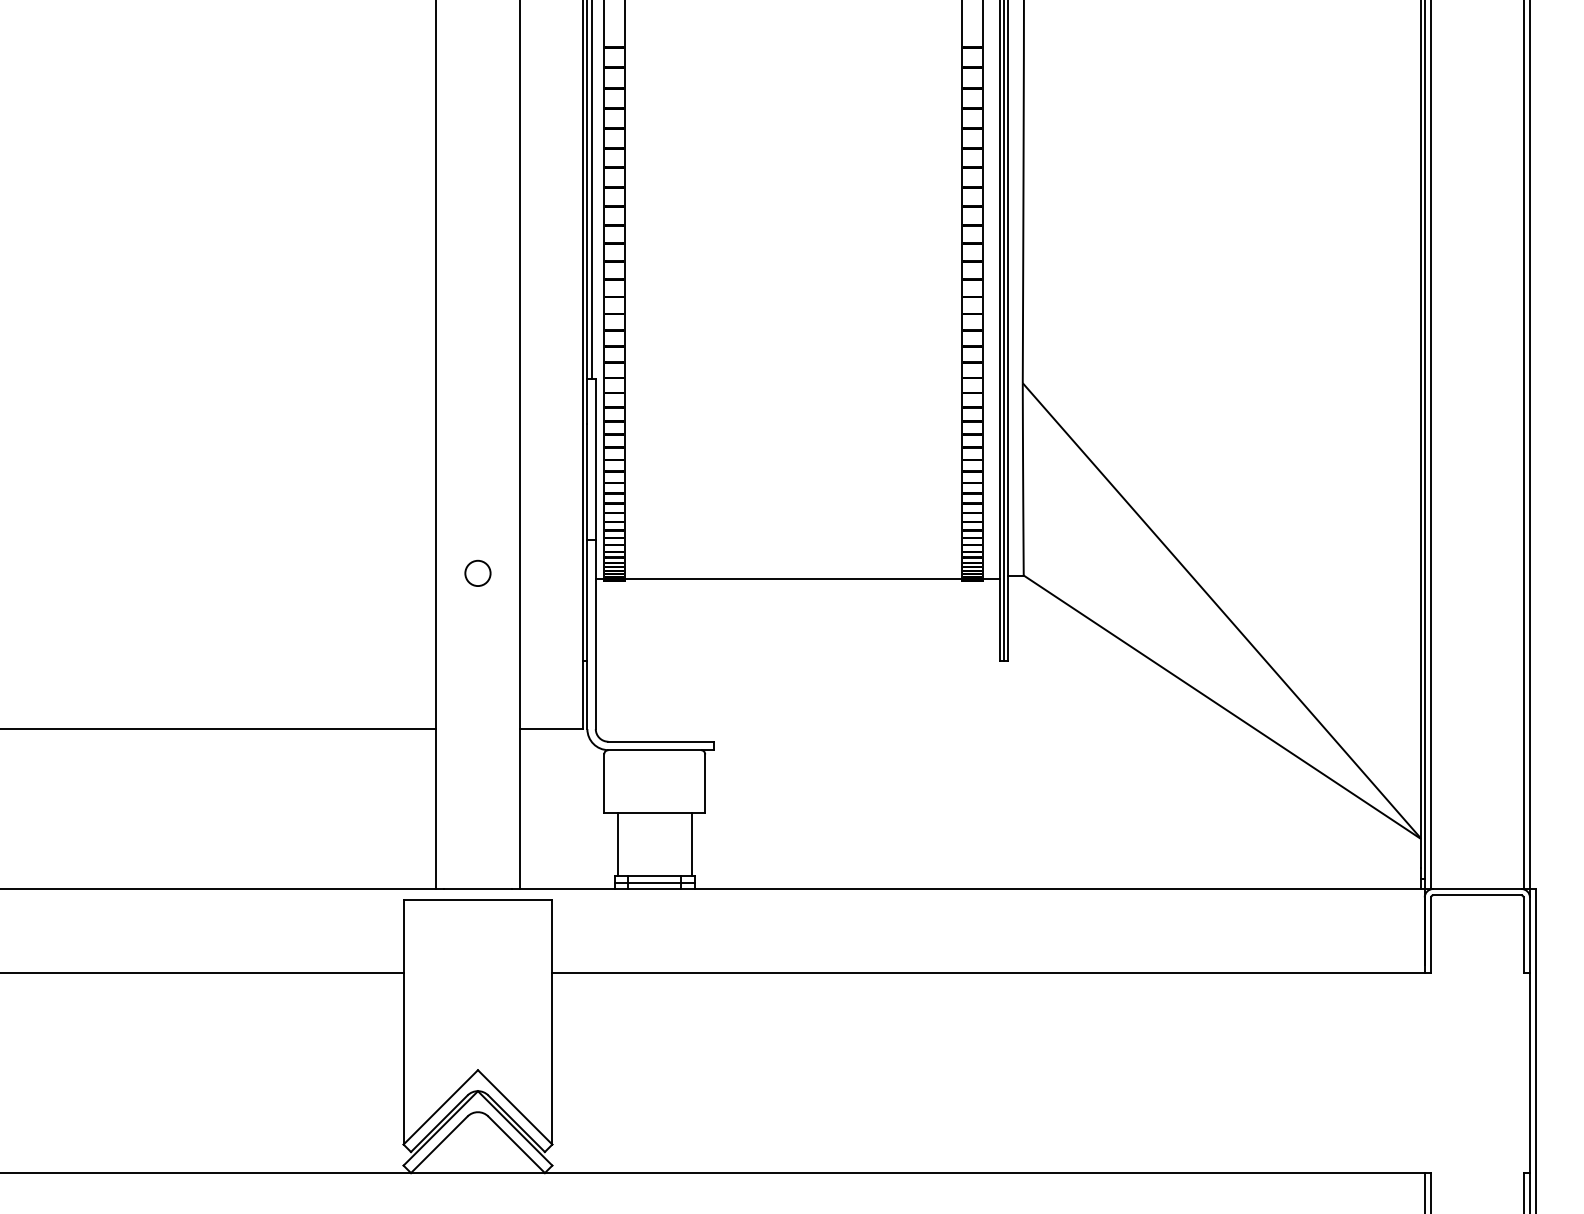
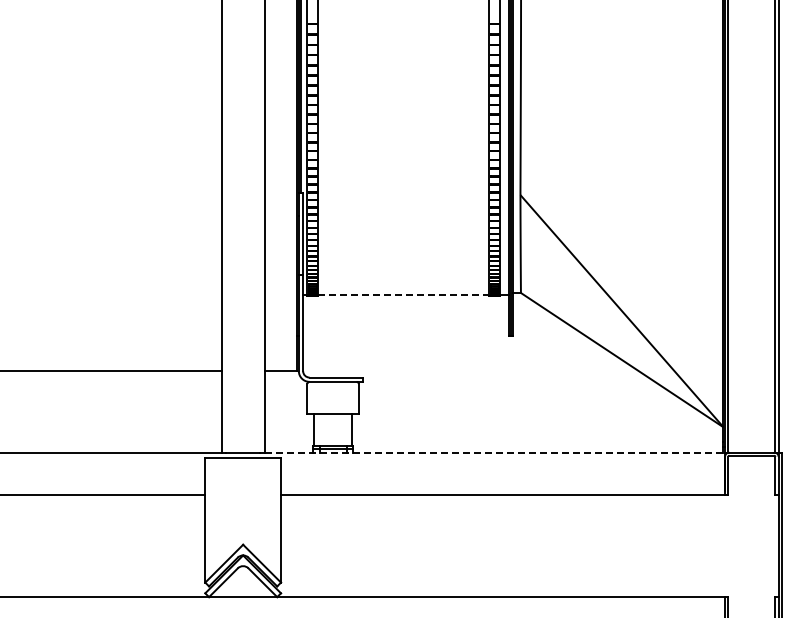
circle: (476, 572) -> (242, 291), removed
line: (792, 578) -> (403, 294), solid -> dashed
line: (973, 888) -> (495, 452), solid -> dashed

